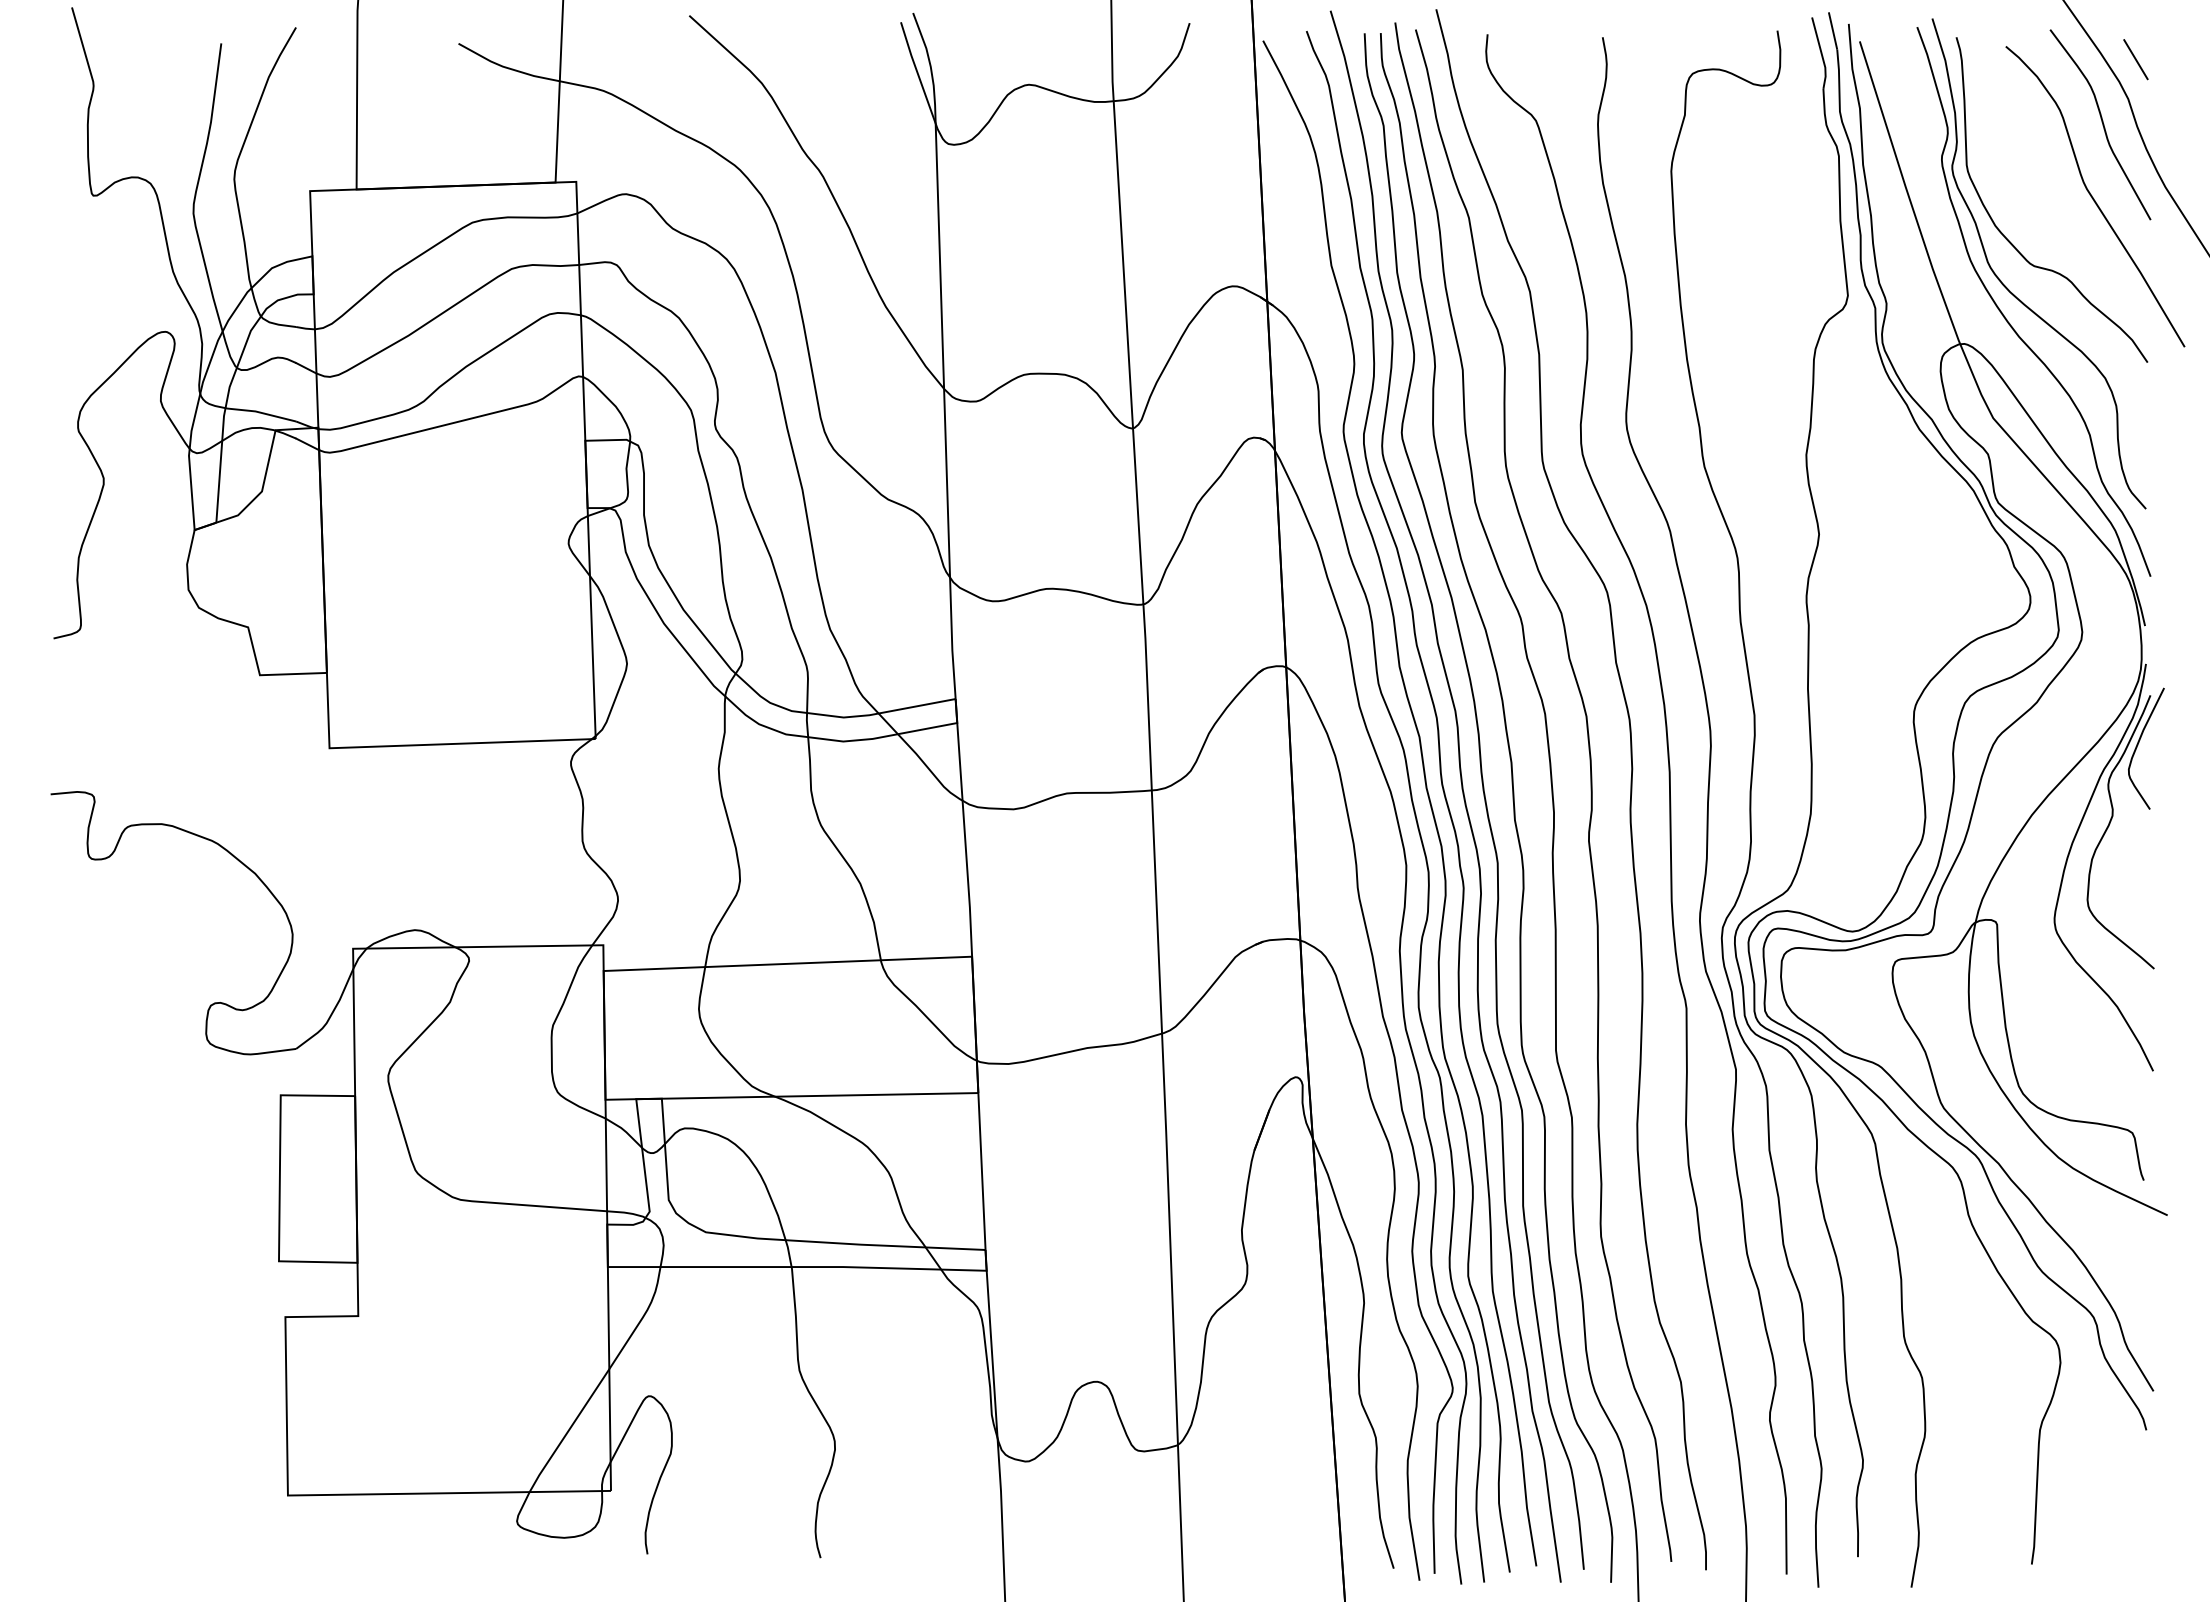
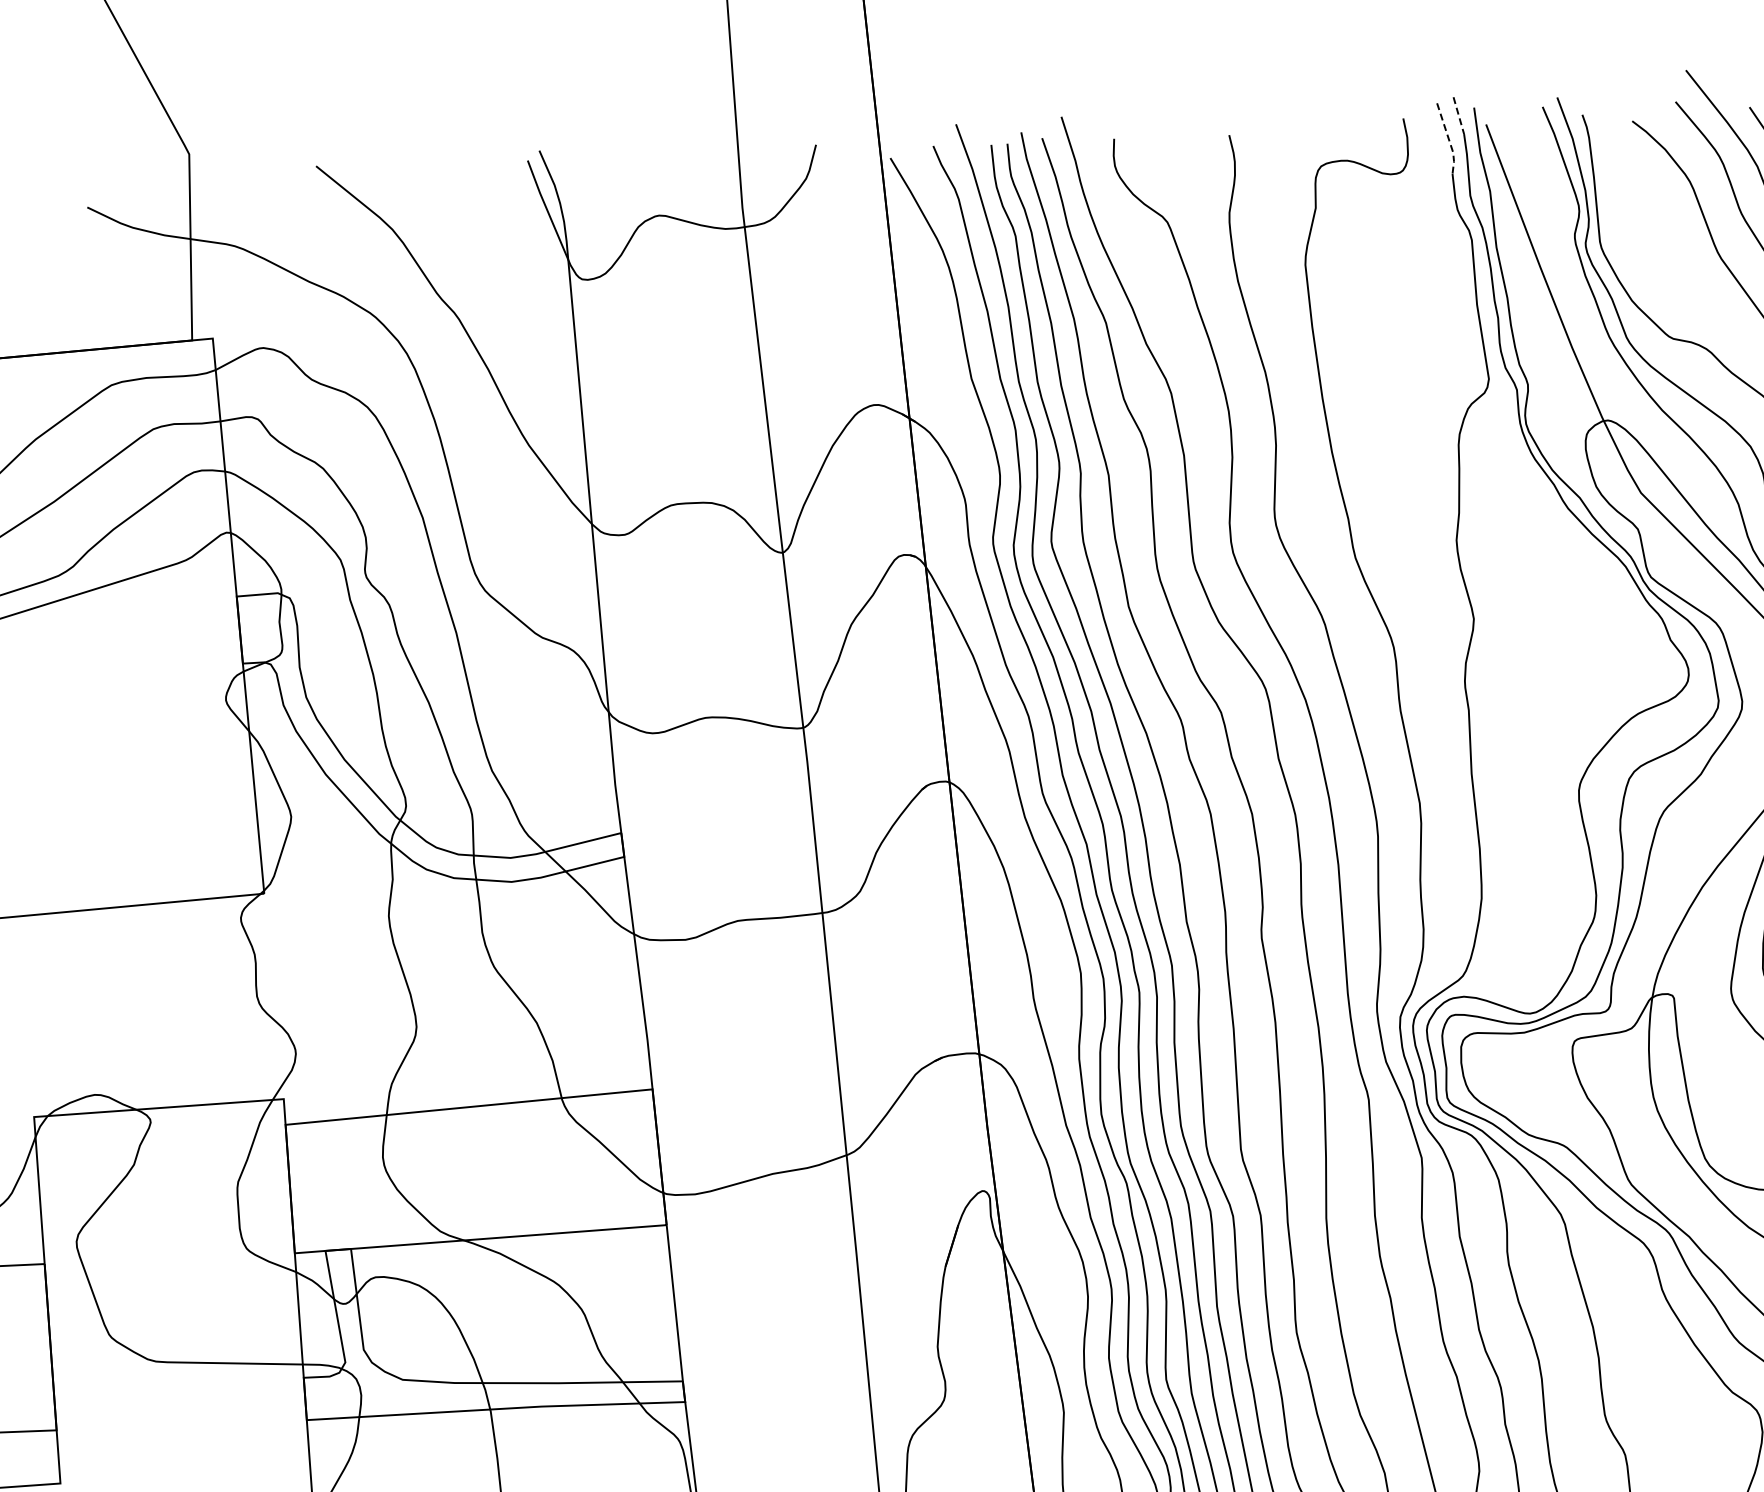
line: (1833, 31) -> (1459, 116), solid -> dashed
line: (1822, 55) -> (1449, 140), solid -> dashed

